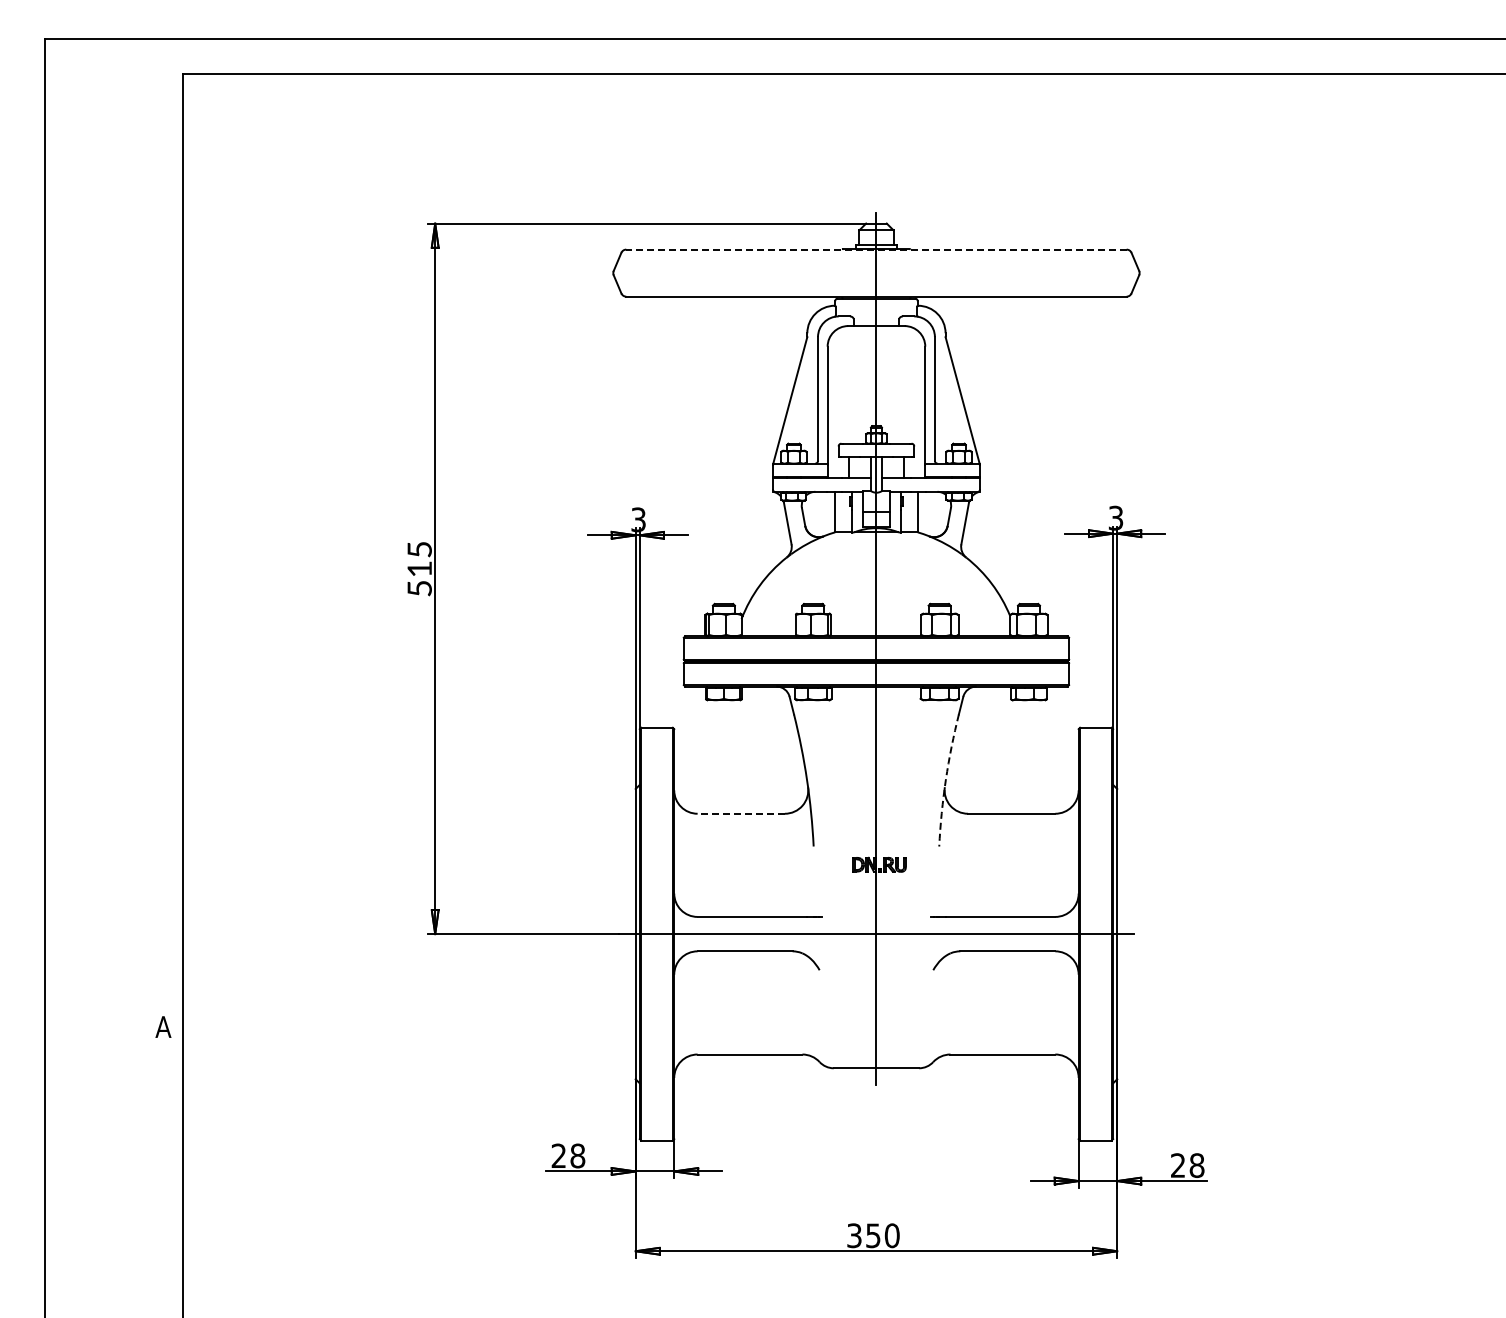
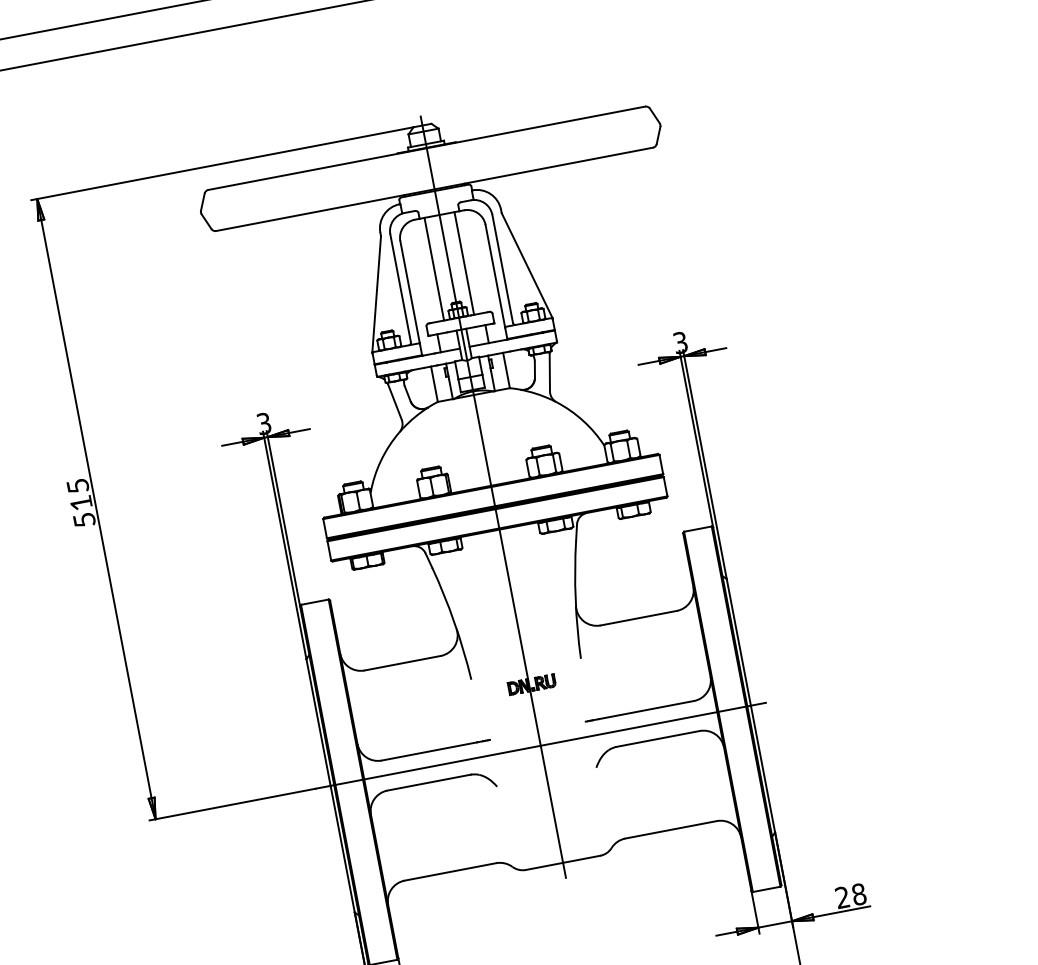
line: (875, 249) -> (425, 148), dashed -> solid
line: (859, 384) -> (434, 268), added
line: (893, 384) -> (464, 263), added
arc: (945, 779) -> (575, 599), dashed -> solid
line: (741, 813) -> (402, 662), dashed -> solid

